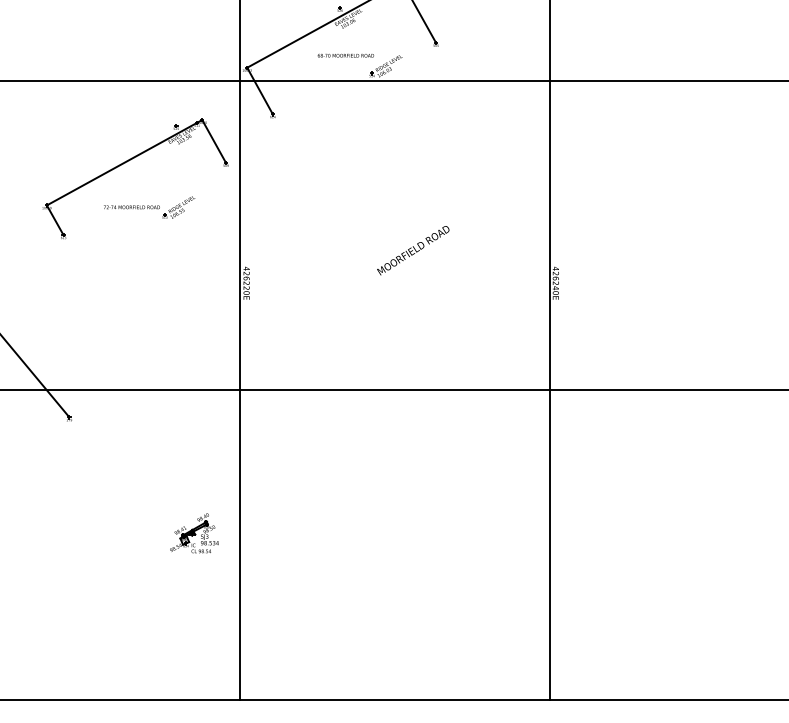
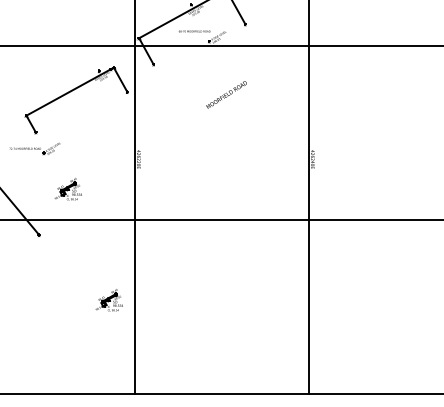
part: (148, 206) -> (34, 148), moved
text: (413, 249) -> (226, 94), moved
part: (119, 336) -> (67, 189), added

